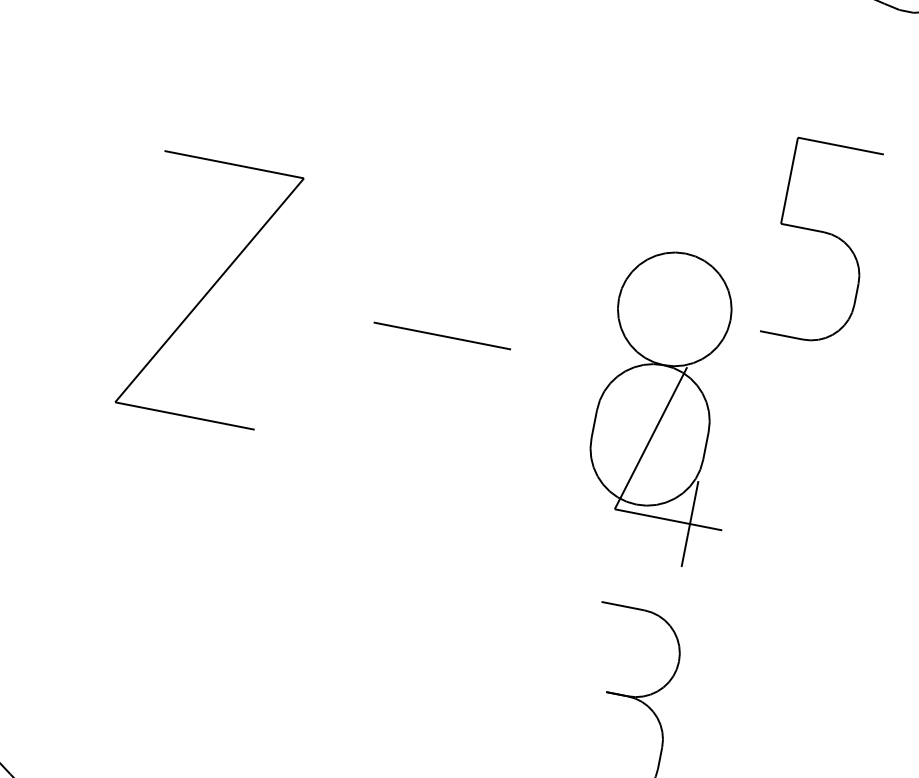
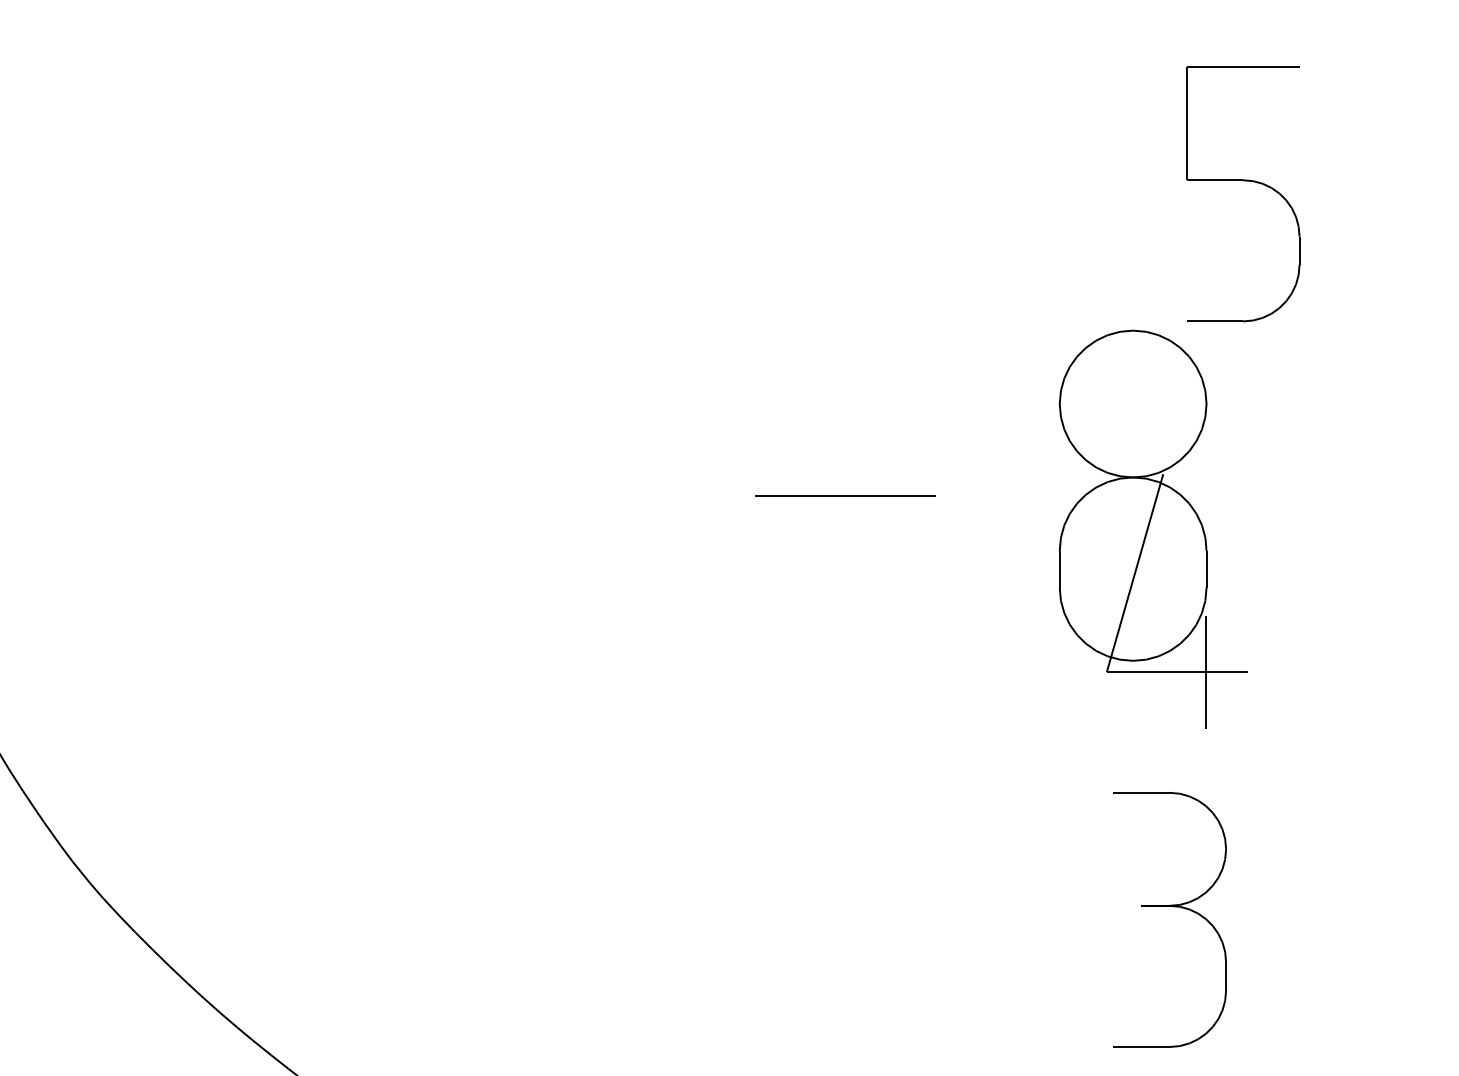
part: (824, 233) -> (1243, 181), moved
part: (209, 290) -> (538, 495), removed

